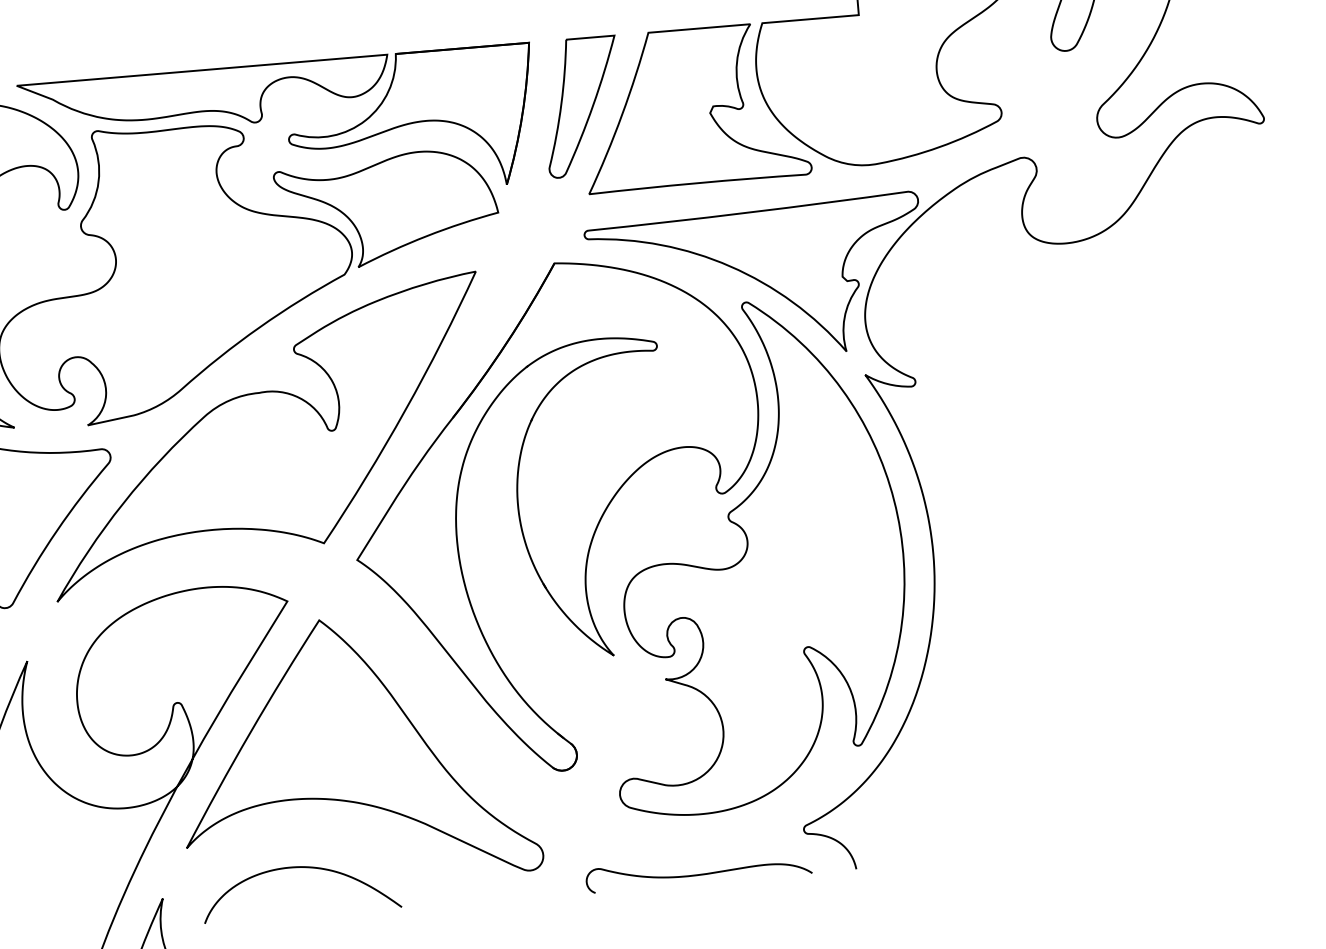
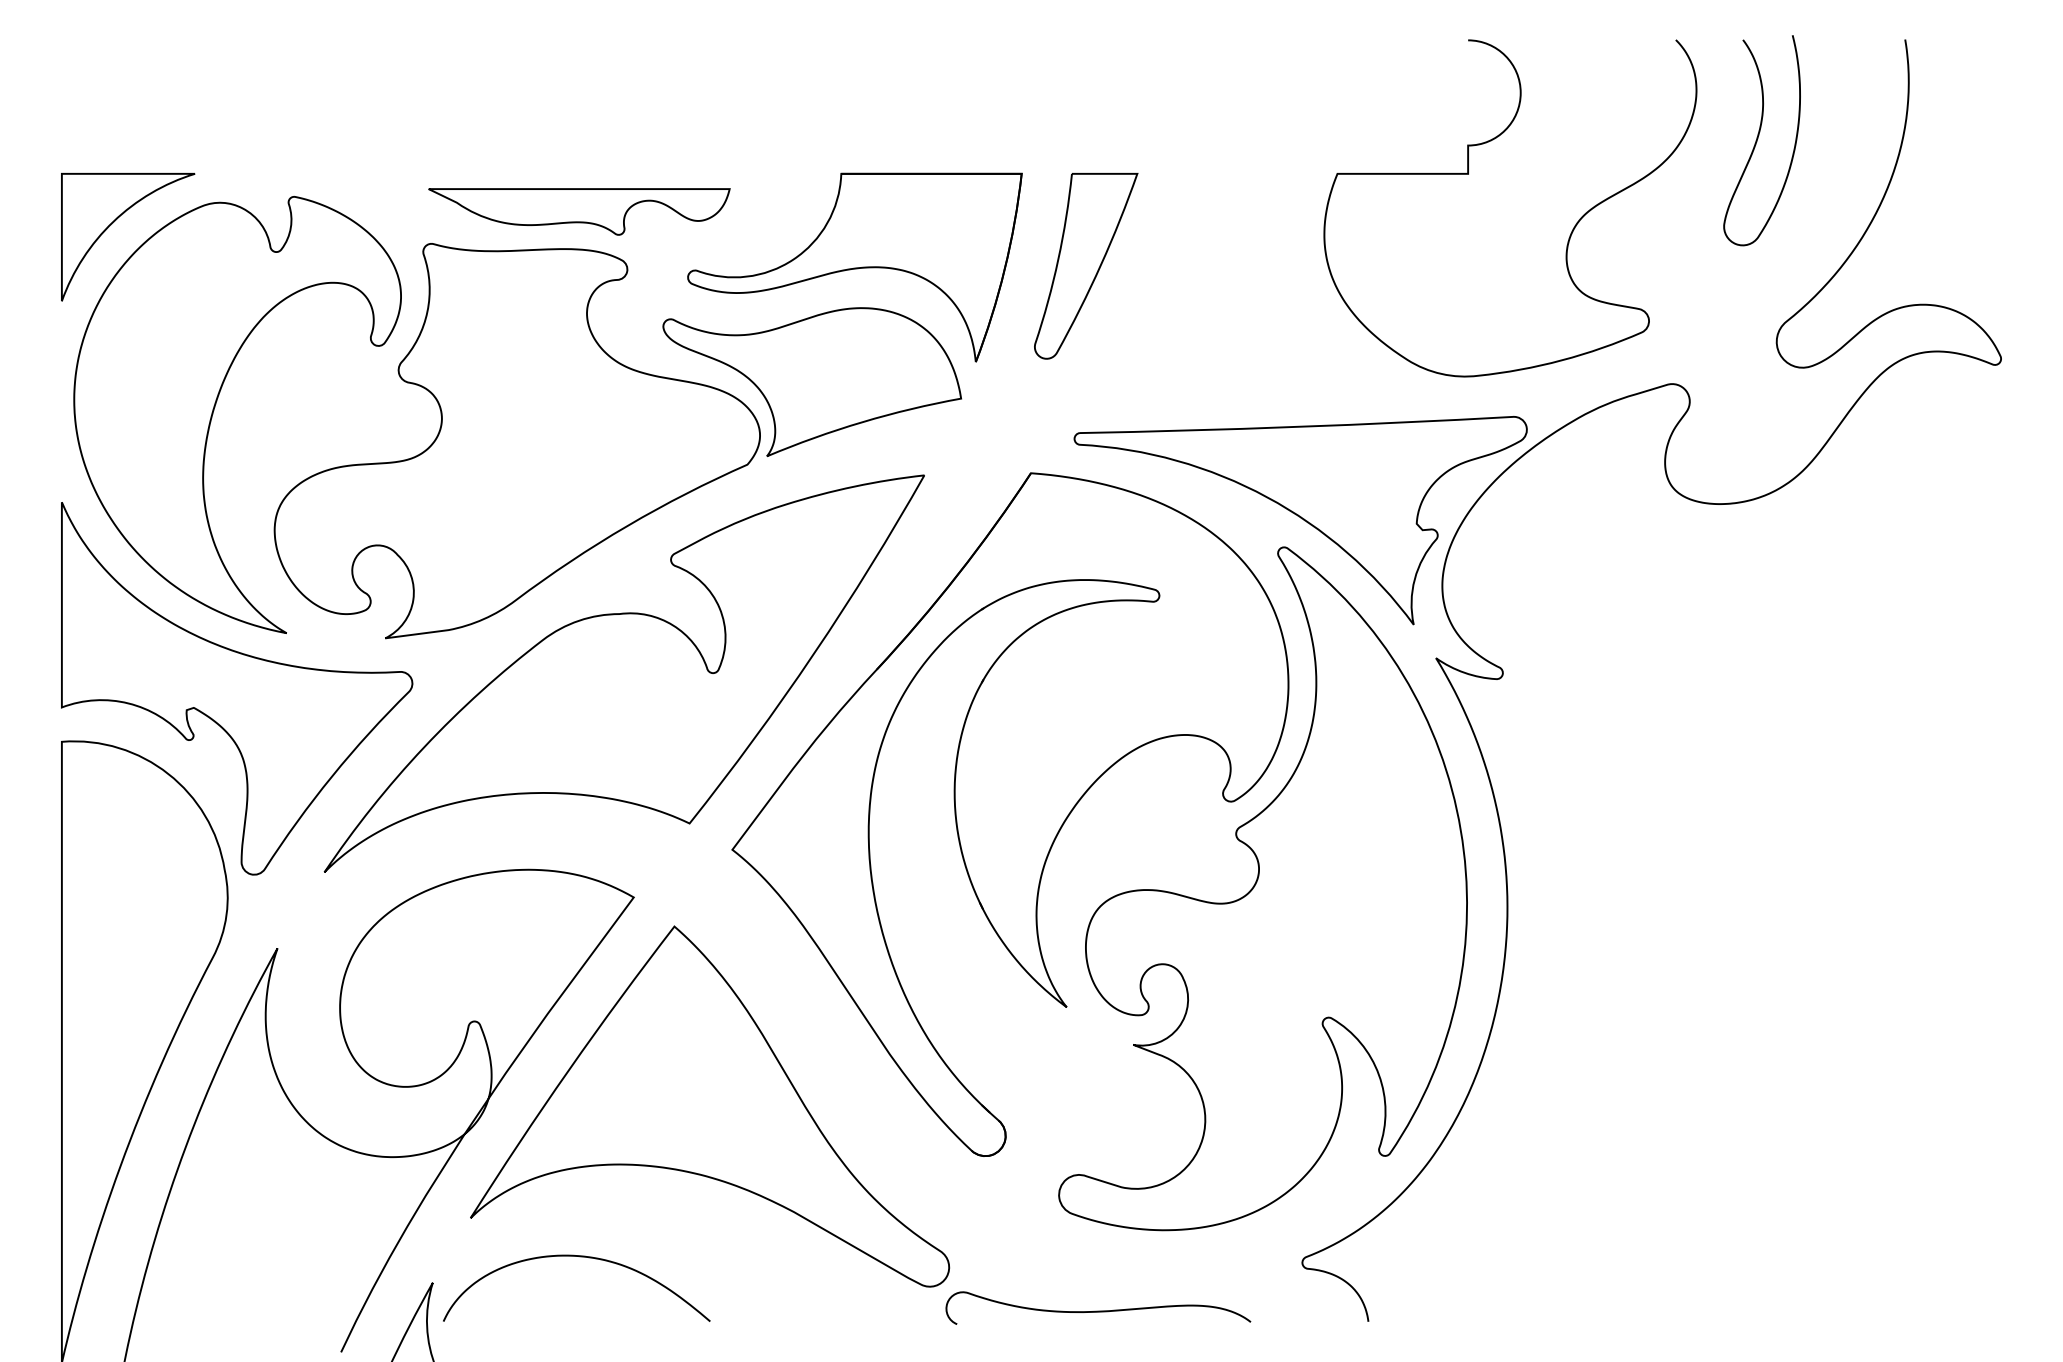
part: (204, 98) -> (579, 211), size x0.6
part: (694, 107) -> (1236, 279), removed
curve: (301, 868) -> (579, 1257), moved
curve: (699, 874) -> (1098, 1310), moved

